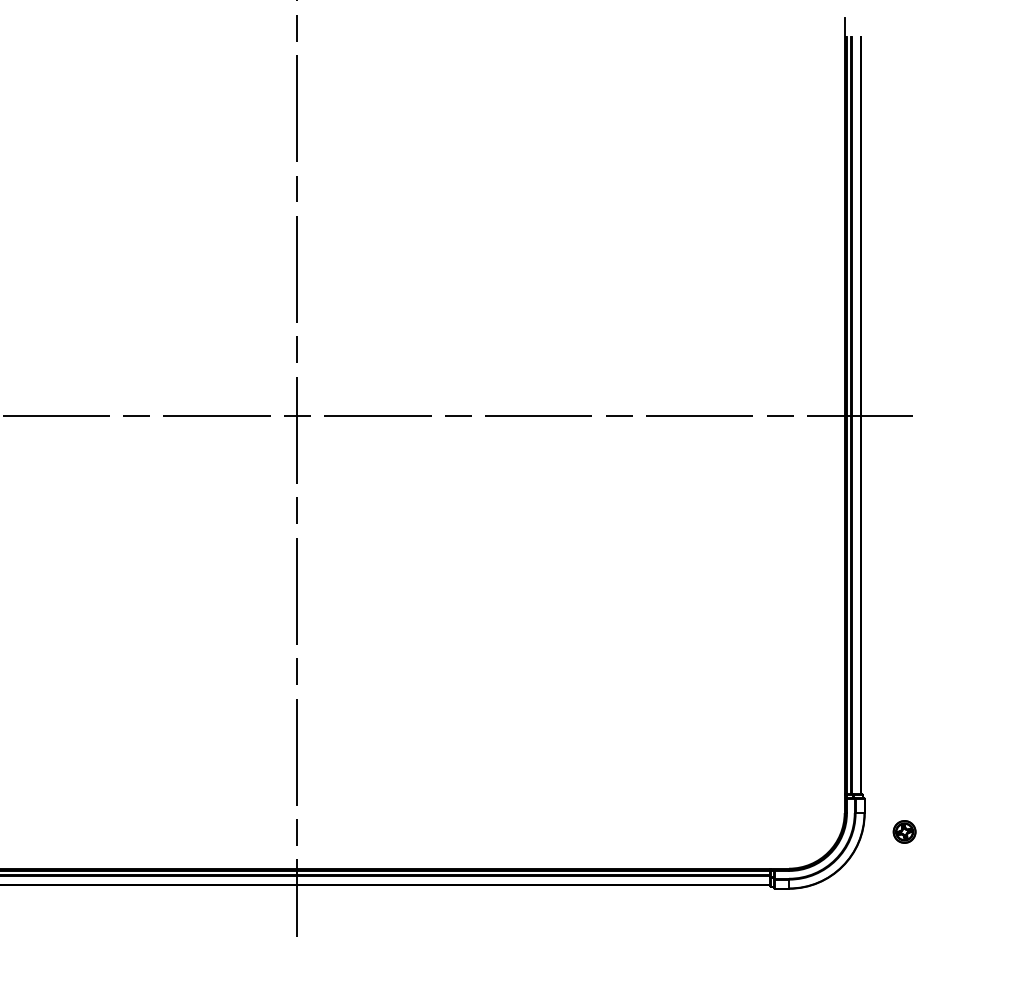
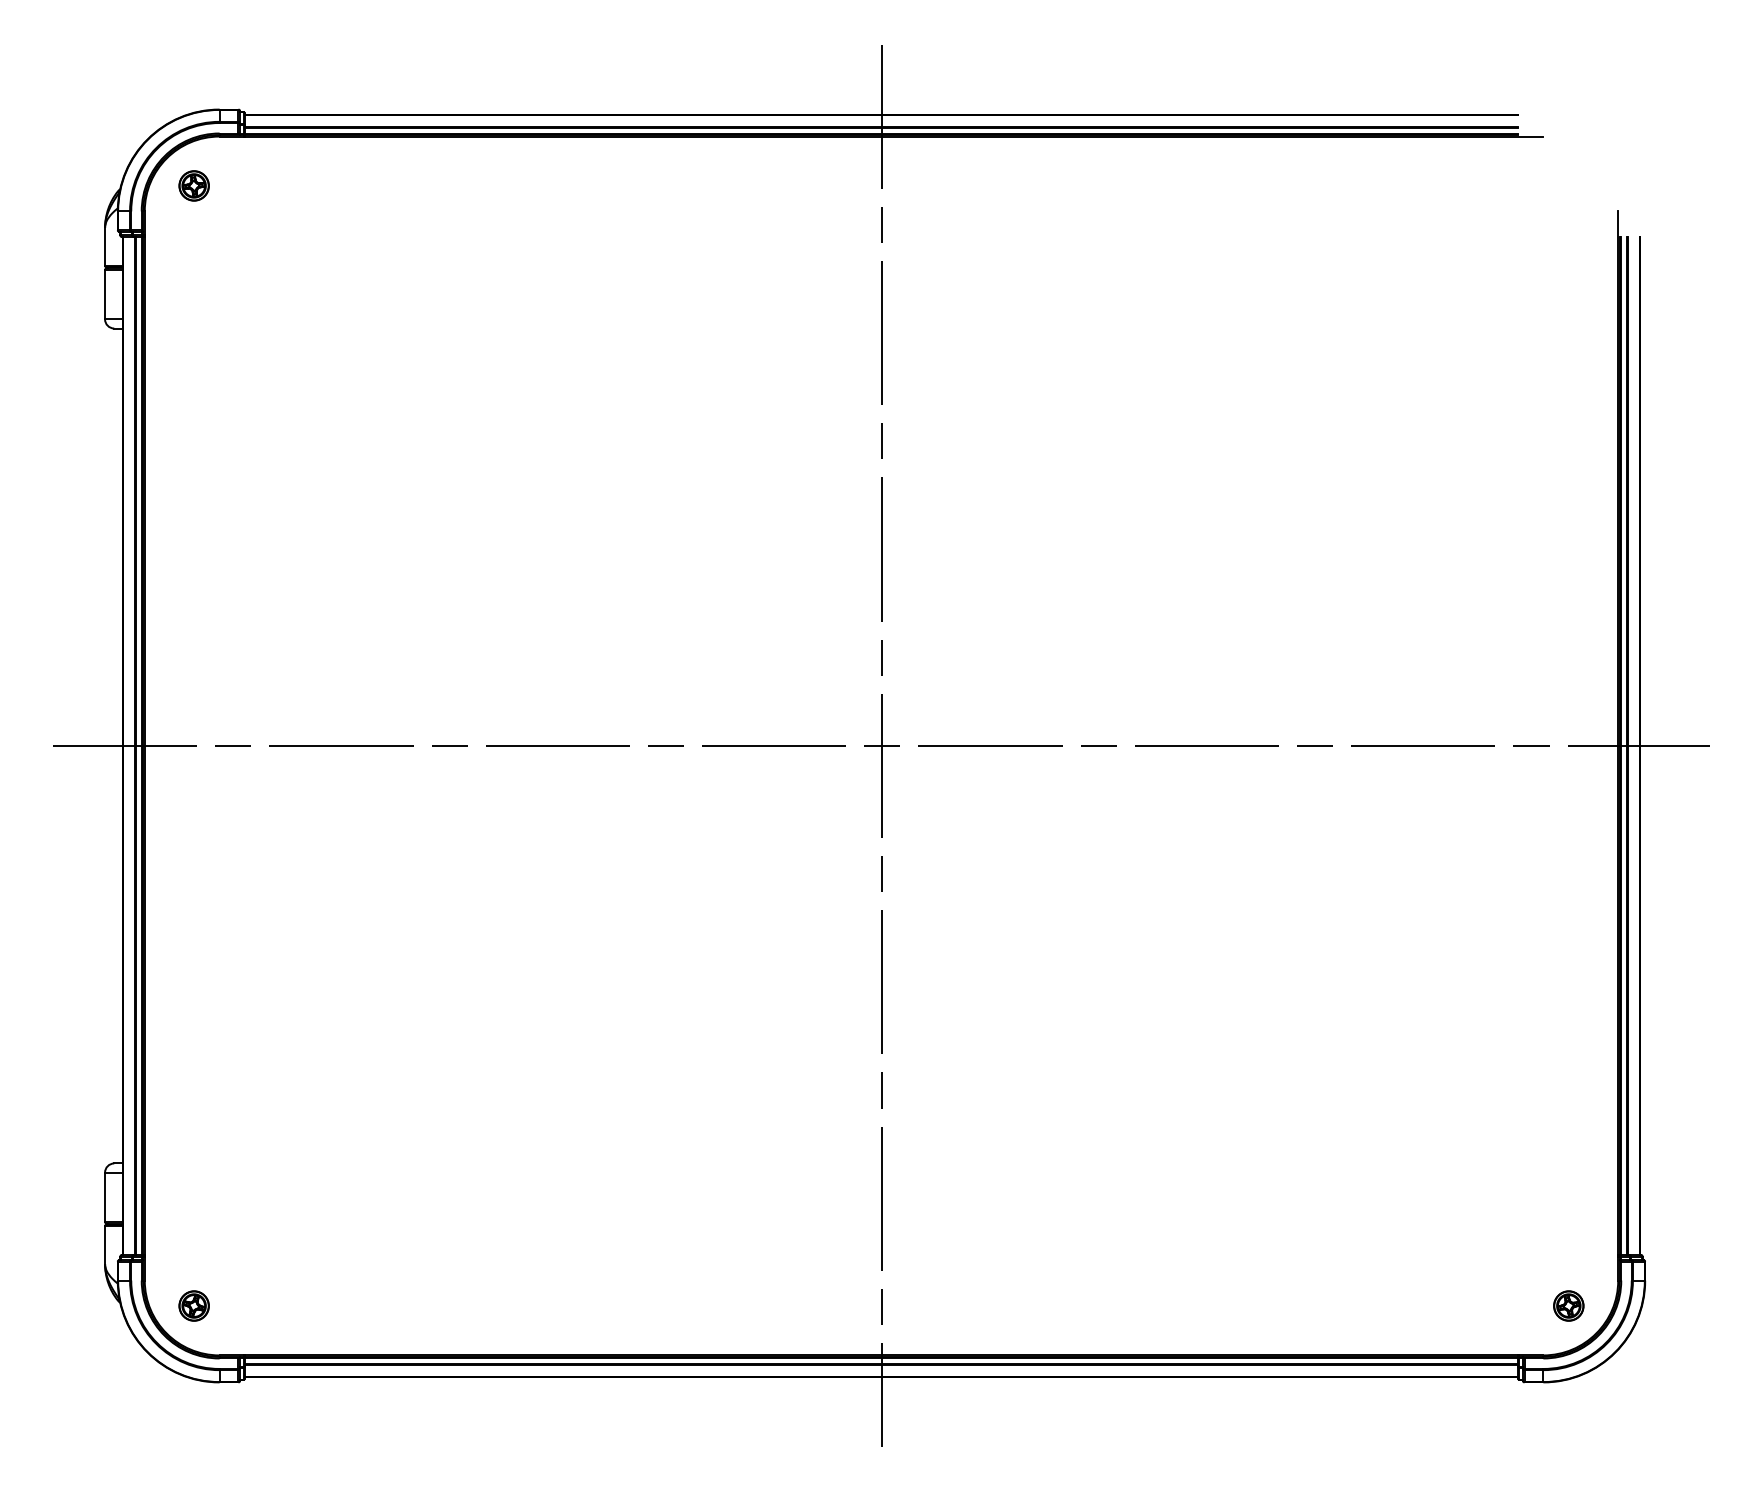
part: (904, 831) -> (1568, 1305), moved

